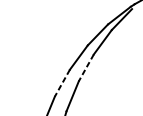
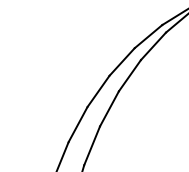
line: (86, 68) -> (129, 76), dashed -> solid
line: (62, 83) -> (98, 91), dashed -> solid

